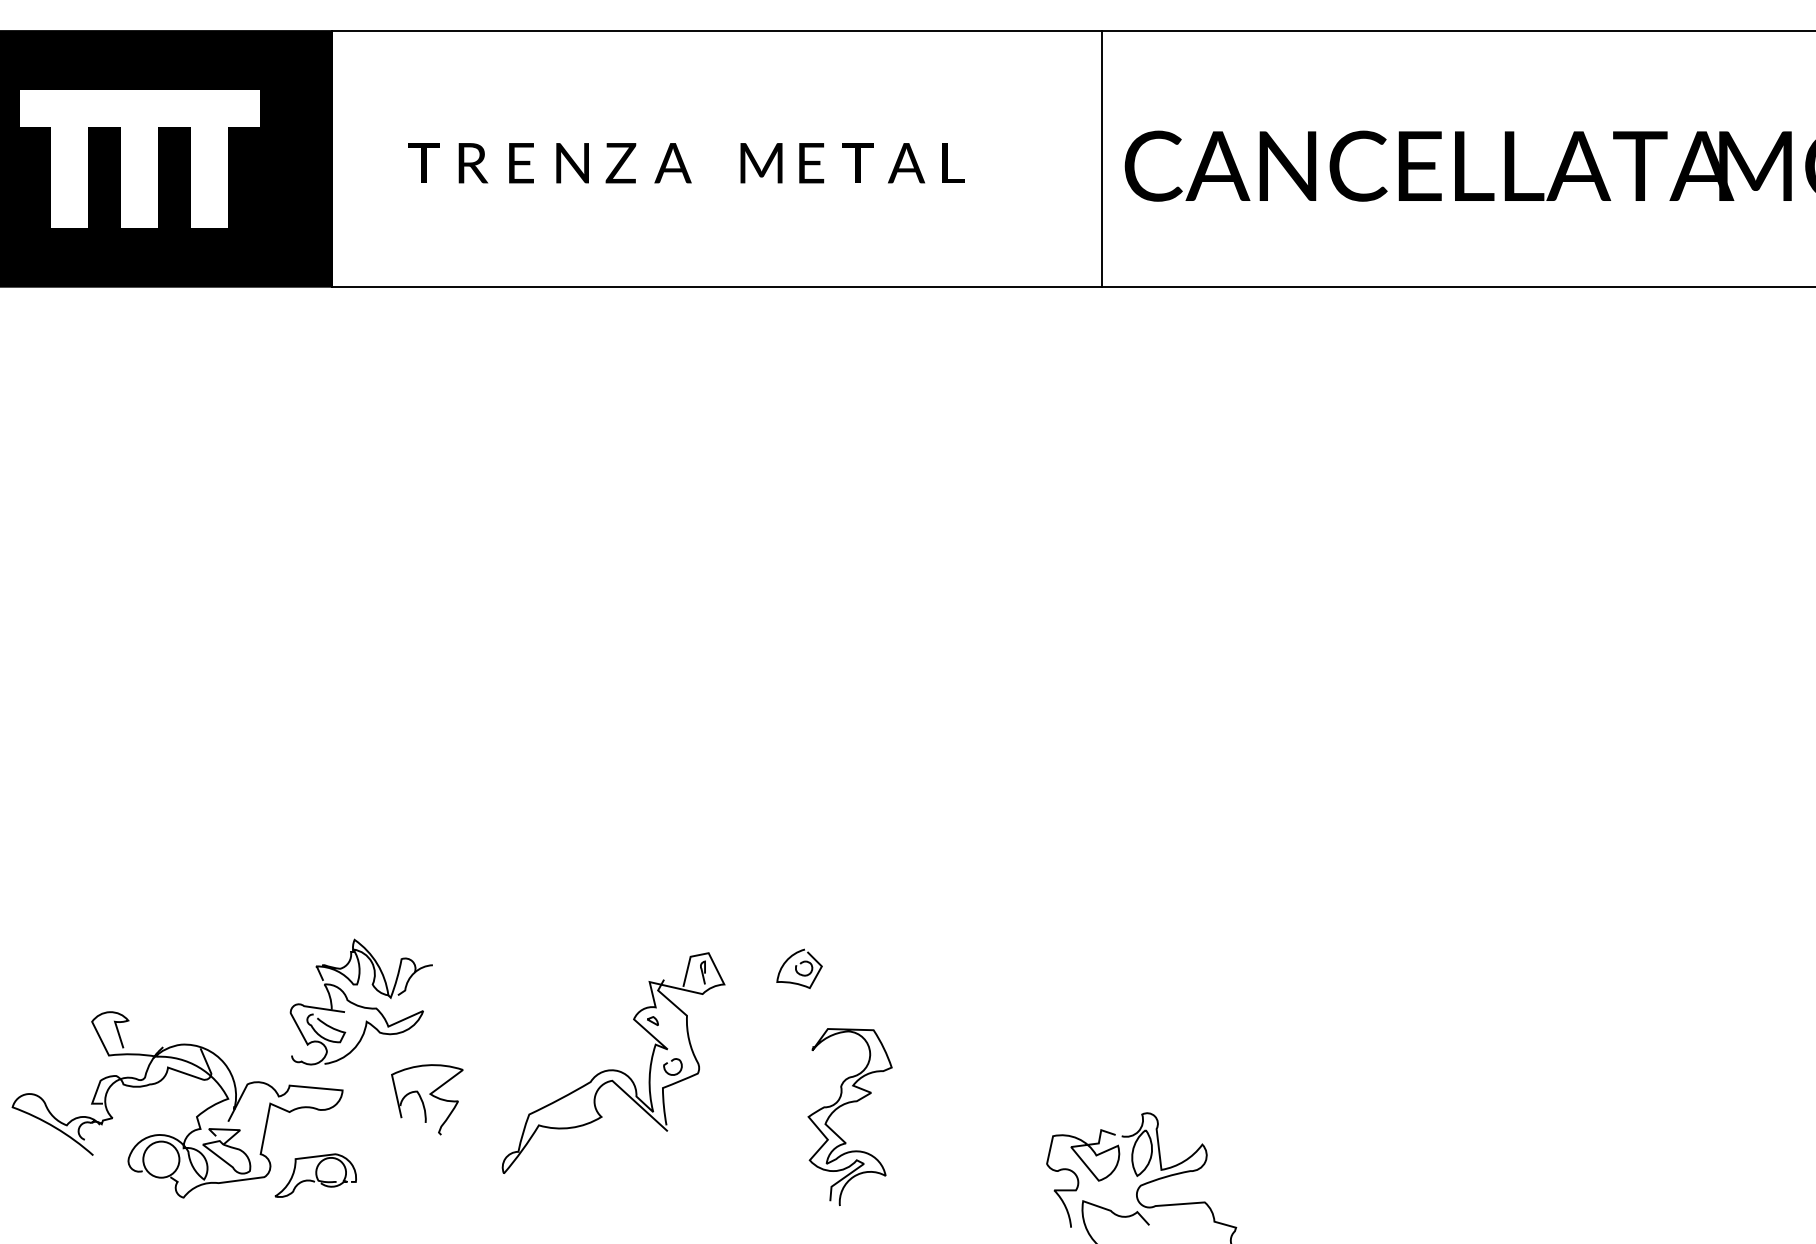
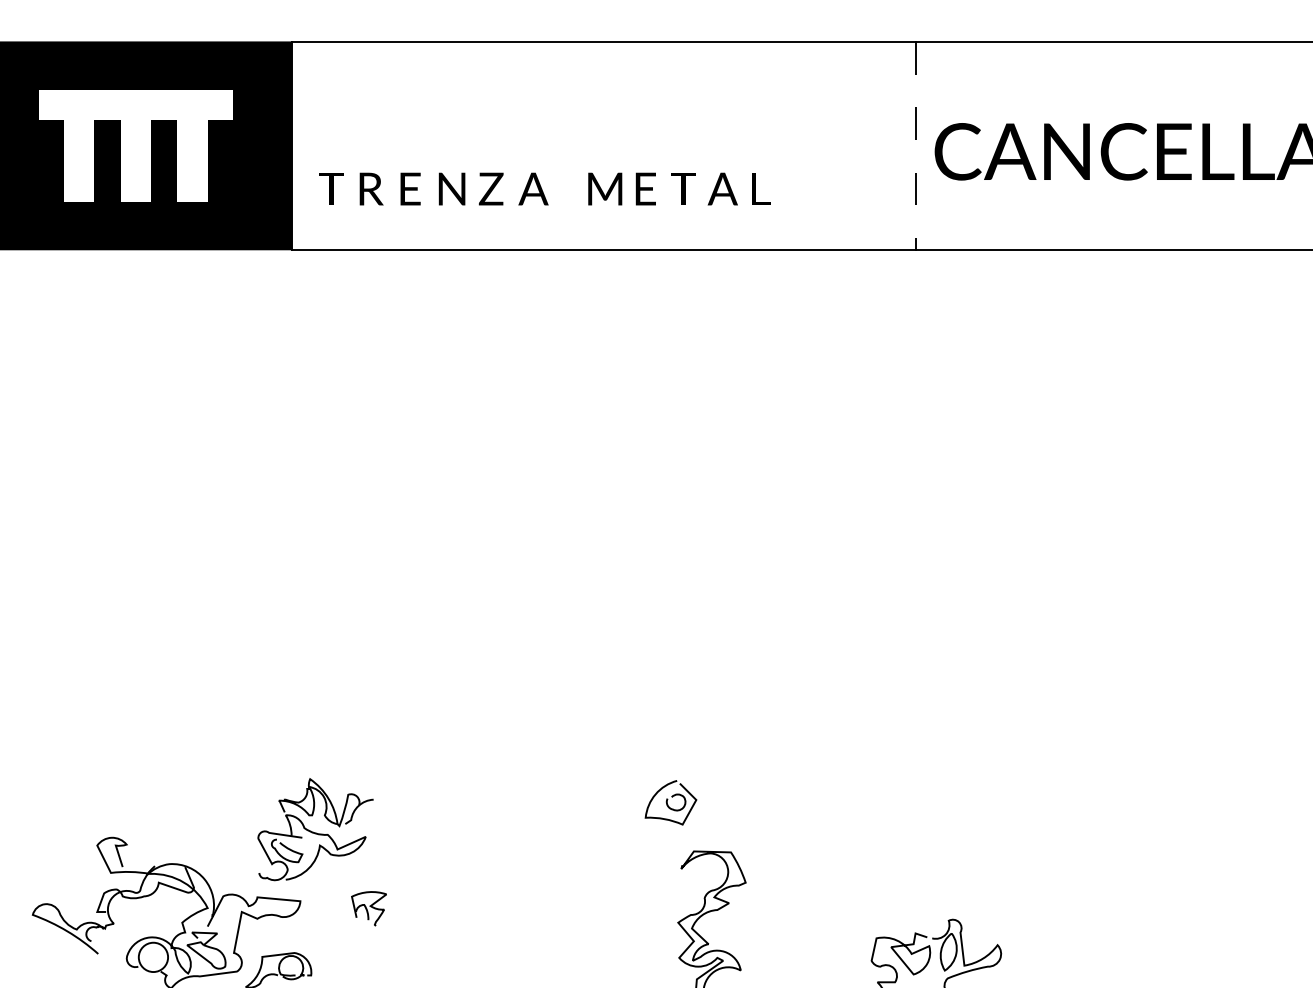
line: (1101, 159) -> (915, 146), solid -> dashed
text: (686, 163) -> (544, 189), moved
part: (799, 968) -> (670, 802), size x1.4
part: (613, 1069) -> (520, 884), removed
part: (427, 1099) -> (369, 908), size x0.6

